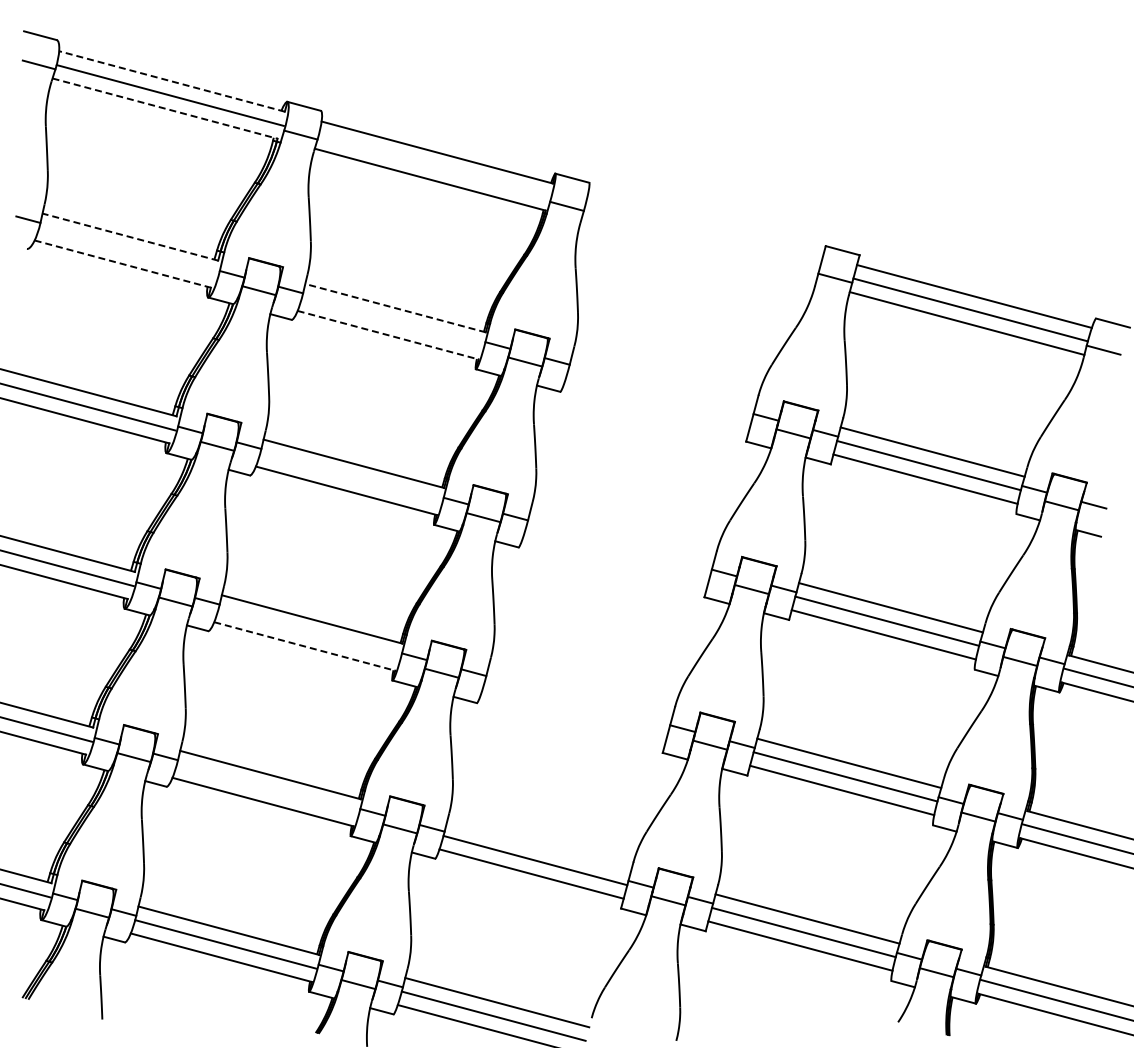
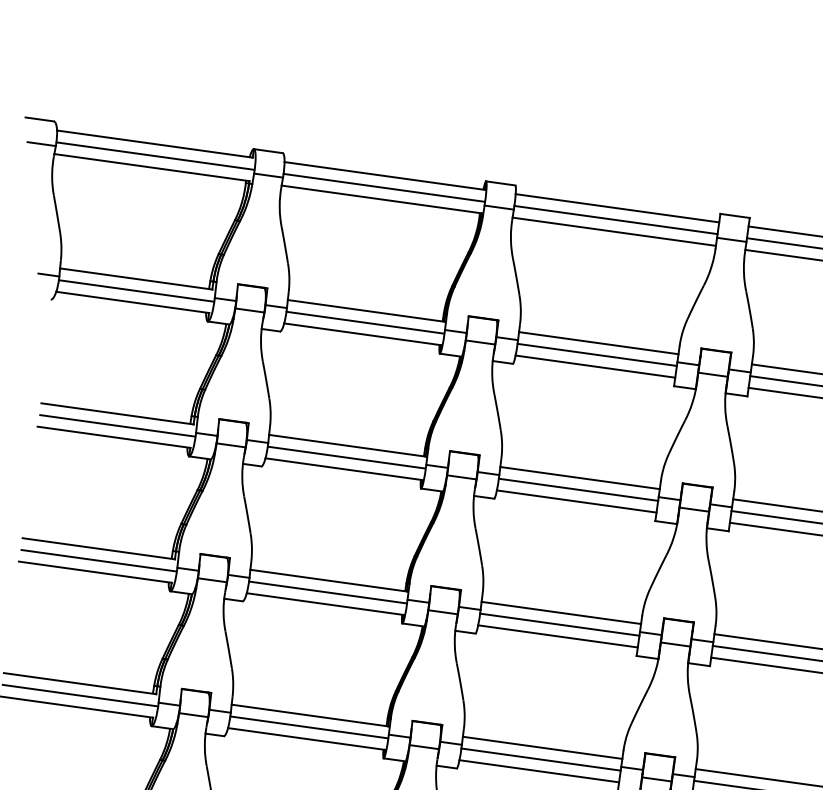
line: (172, 81) -> (155, 144), dashed -> solid
line: (165, 108) -> (152, 167), dashed -> solid
line: (434, 166) -> (383, 187), added
line: (705, 224) -> (617, 208), added
line: (130, 237) -> (136, 279), dashed -> solid
line: (702, 237) -> (616, 219), added
line: (128, 250) -> (136, 290), added
line: (698, 251) -> (614, 231), added
line: (123, 264) -> (133, 302), dashed -> solid
line: (395, 308) -> (366, 311), dashed -> solid
line: (392, 321) -> (364, 322), added
line: (388, 335) -> (363, 334), dashed -> solid
line: (664, 379) -> (599, 342), added
line: (660, 393) -> (597, 354), added
line: (656, 406) -> (595, 366), added
line: (350, 477) -> (345, 457), added
line: (622, 535) -> (580, 477), added
line: (618, 548) -> (578, 489), added
line: (614, 562) -> (576, 501), added
line: (309, 632) -> (327, 591), added
line: (304, 646) -> (325, 604), dashed -> solid
line: (580, 691) -> (561, 613), added
line: (577, 704) -> (560, 624), added
line: (573, 718) -> (558, 636), added
line: (267, 788) -> (308, 727), added
line: (538, 846) -> (542, 747), added

